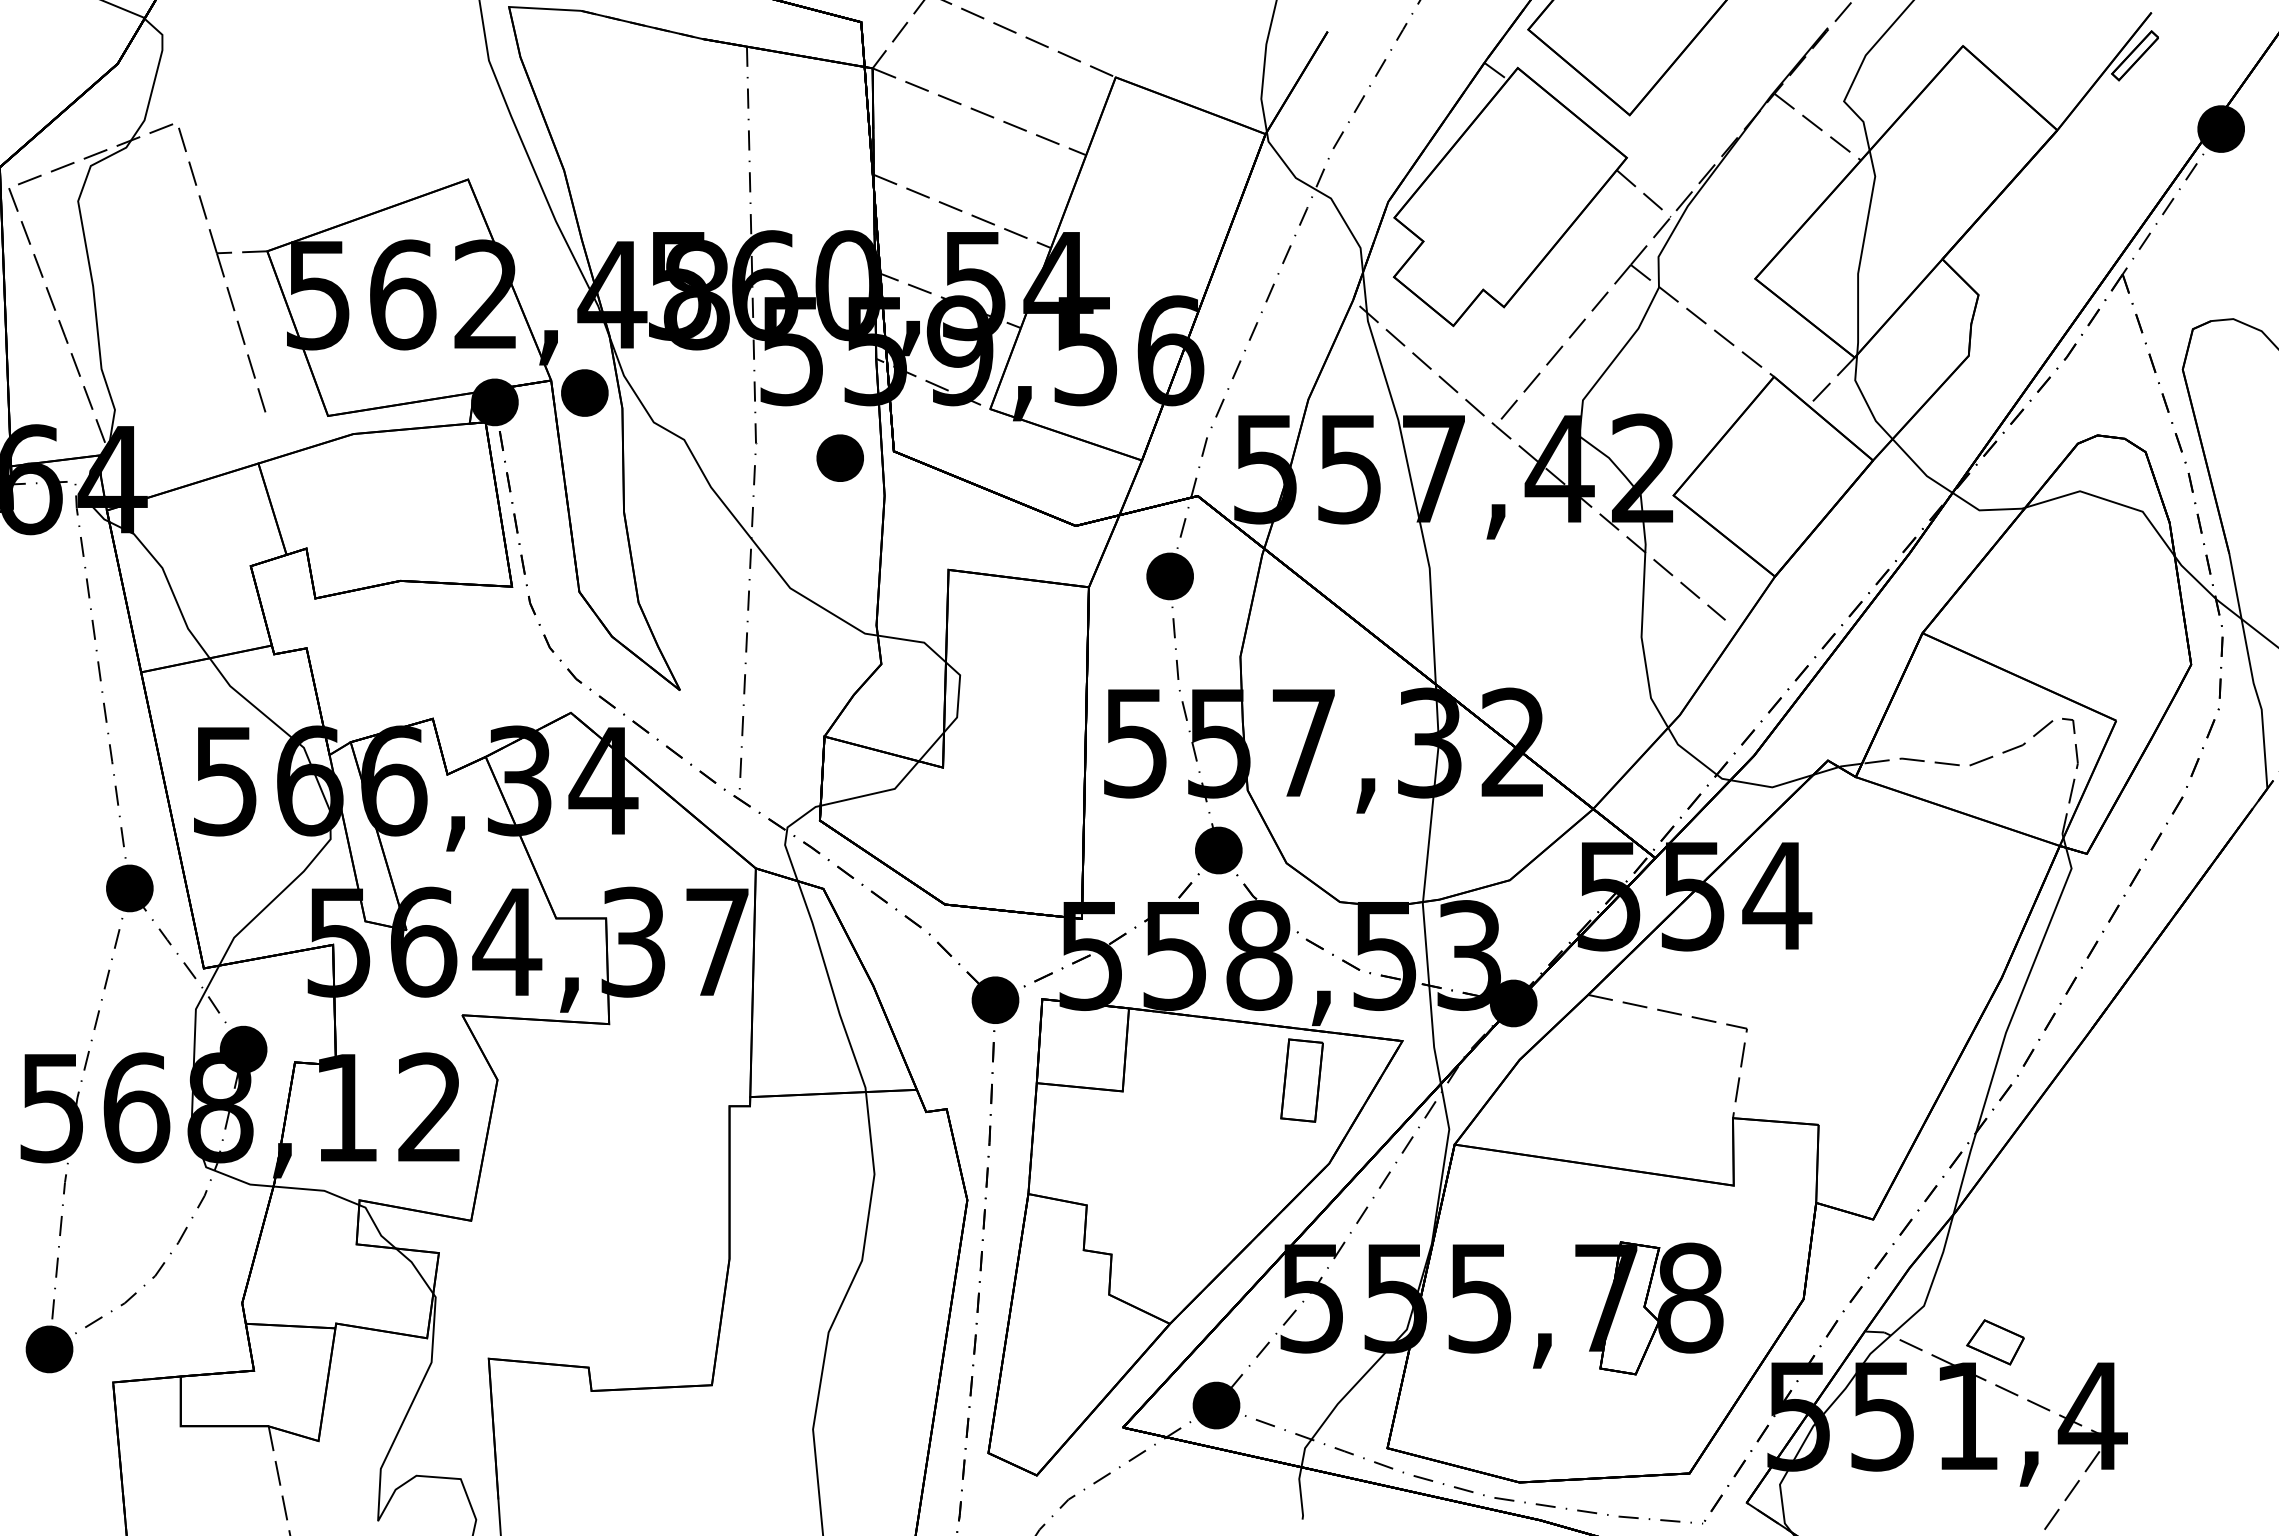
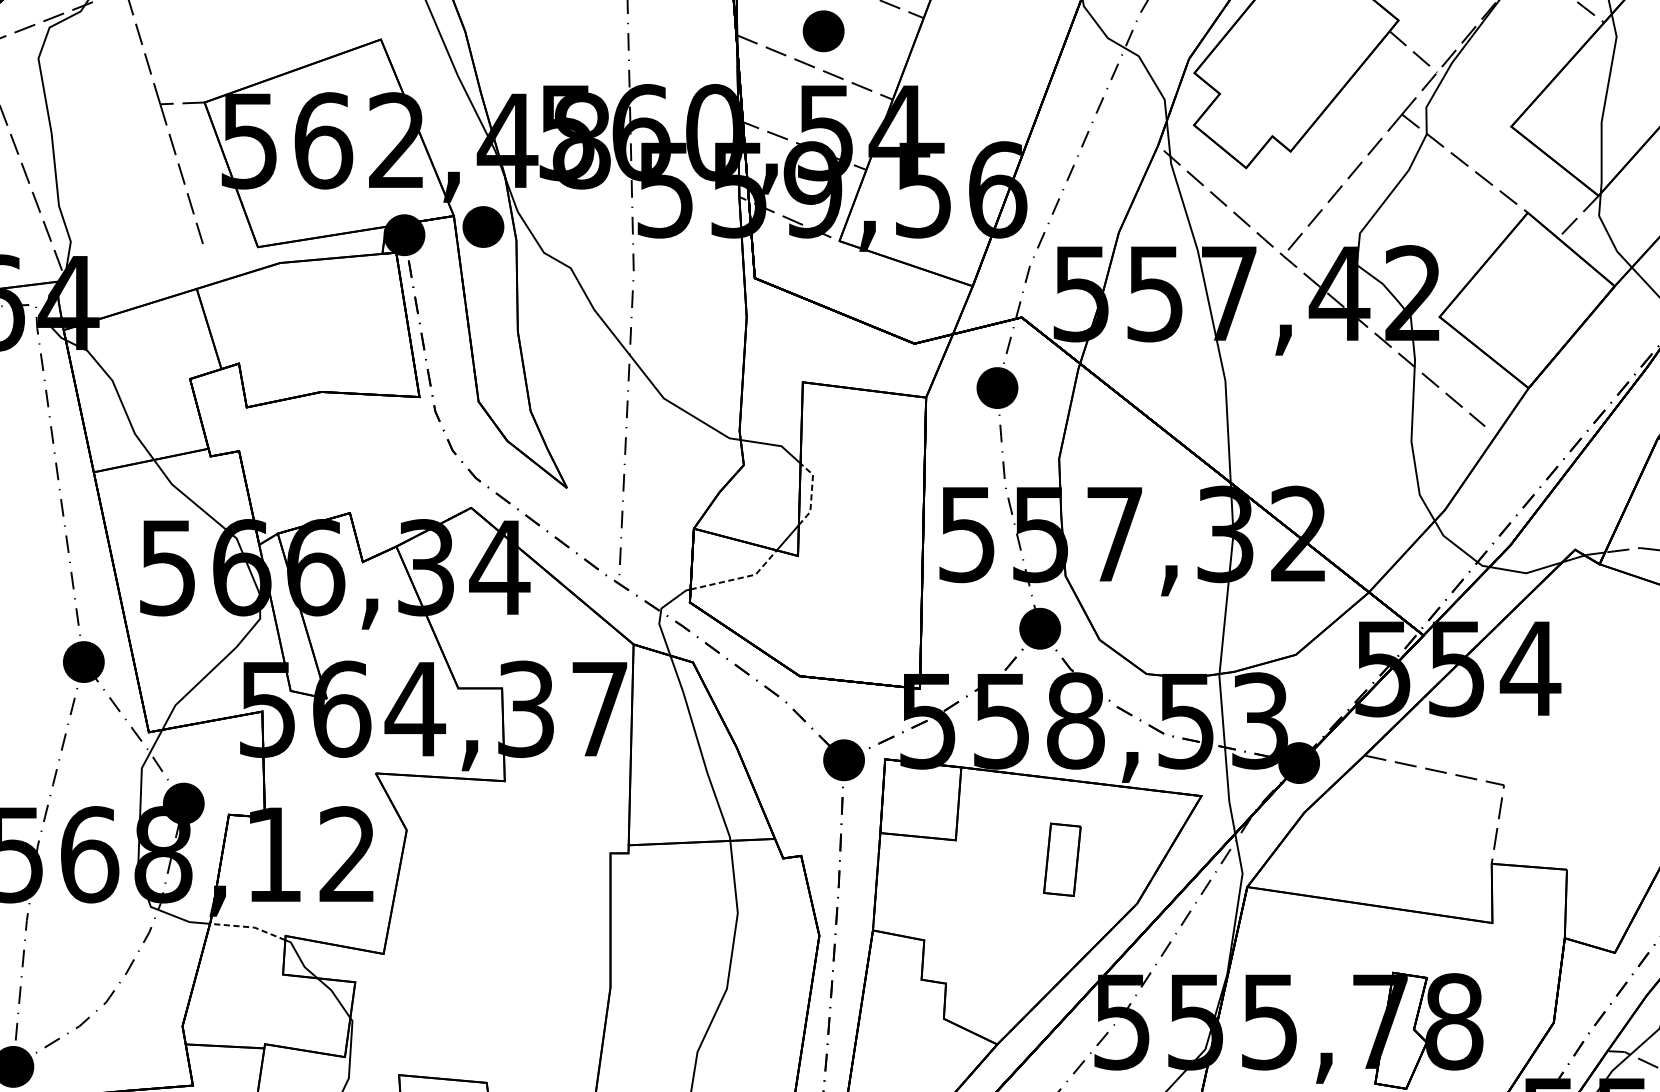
part: (839, 457) -> (823, 30), moved
line: (958, 695) -> (811, 492), solid -> dashed
line: (876, 793) -> (739, 578), solid -> dashed
part: (1301, 1080) -> (1061, 859), moved
line: (317, 1190) -> (248, 927), solid -> dashed

